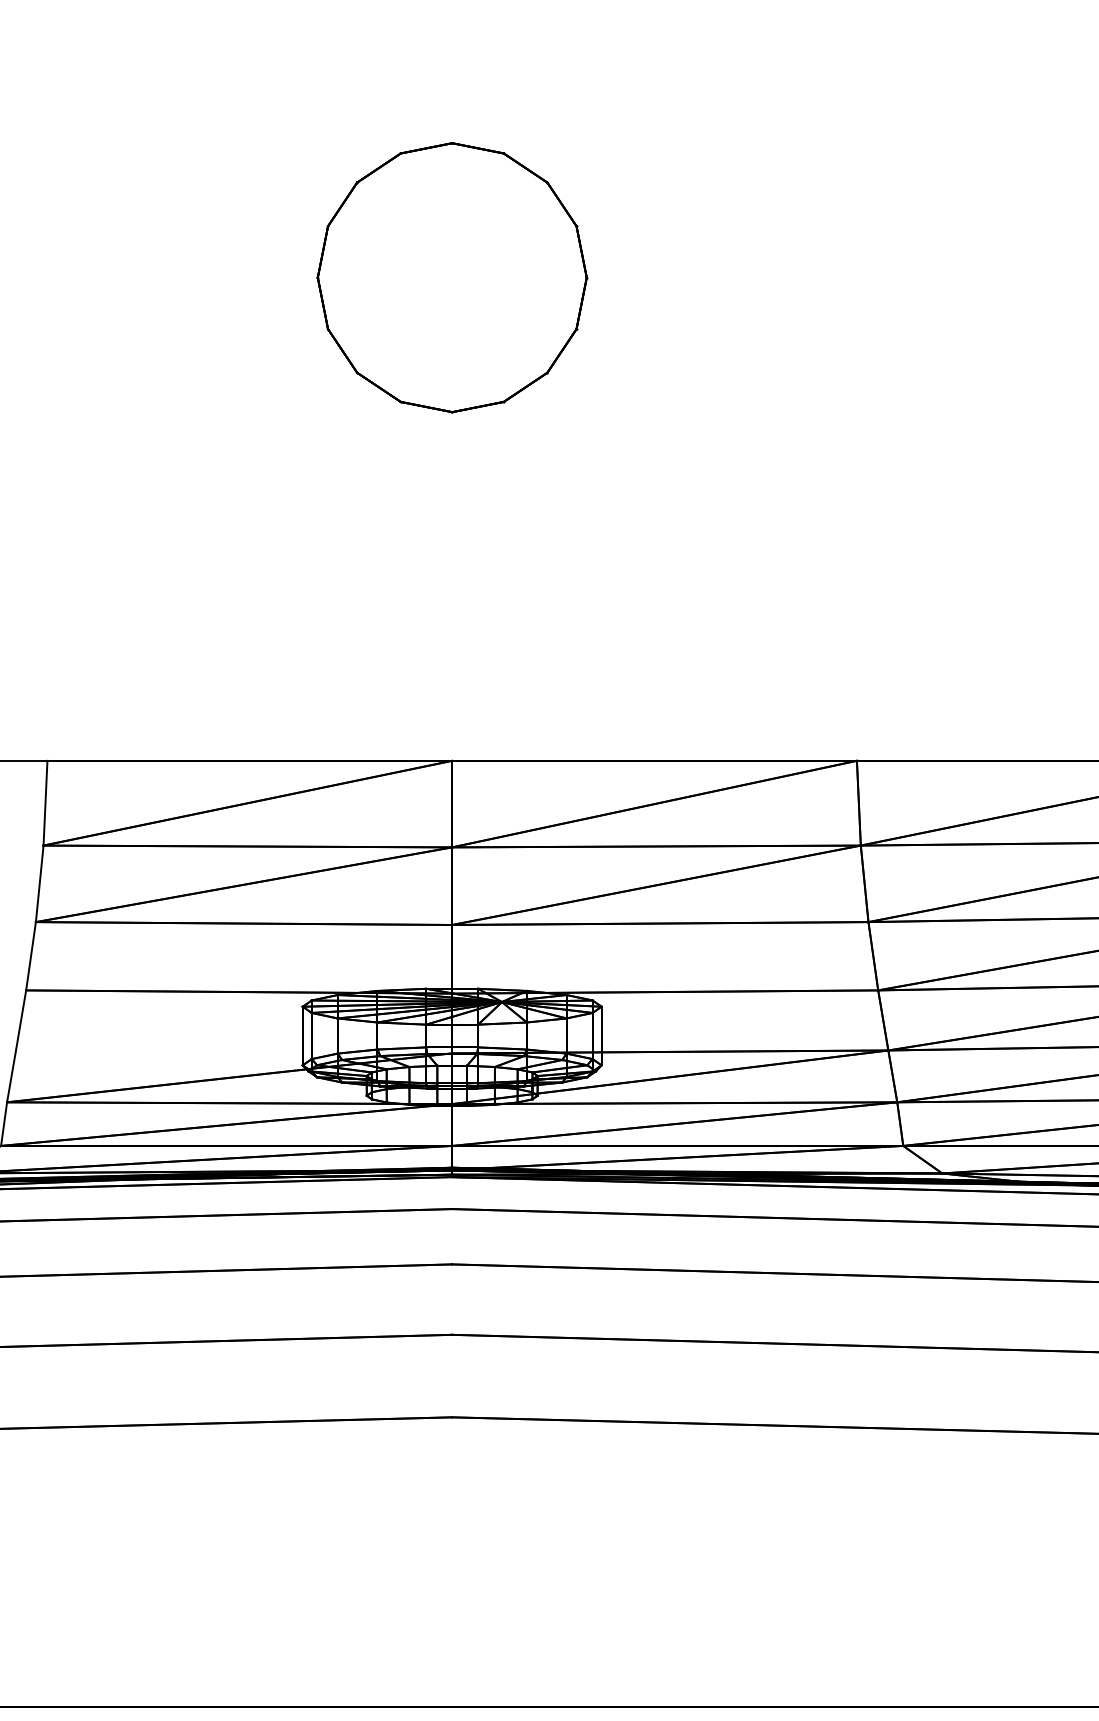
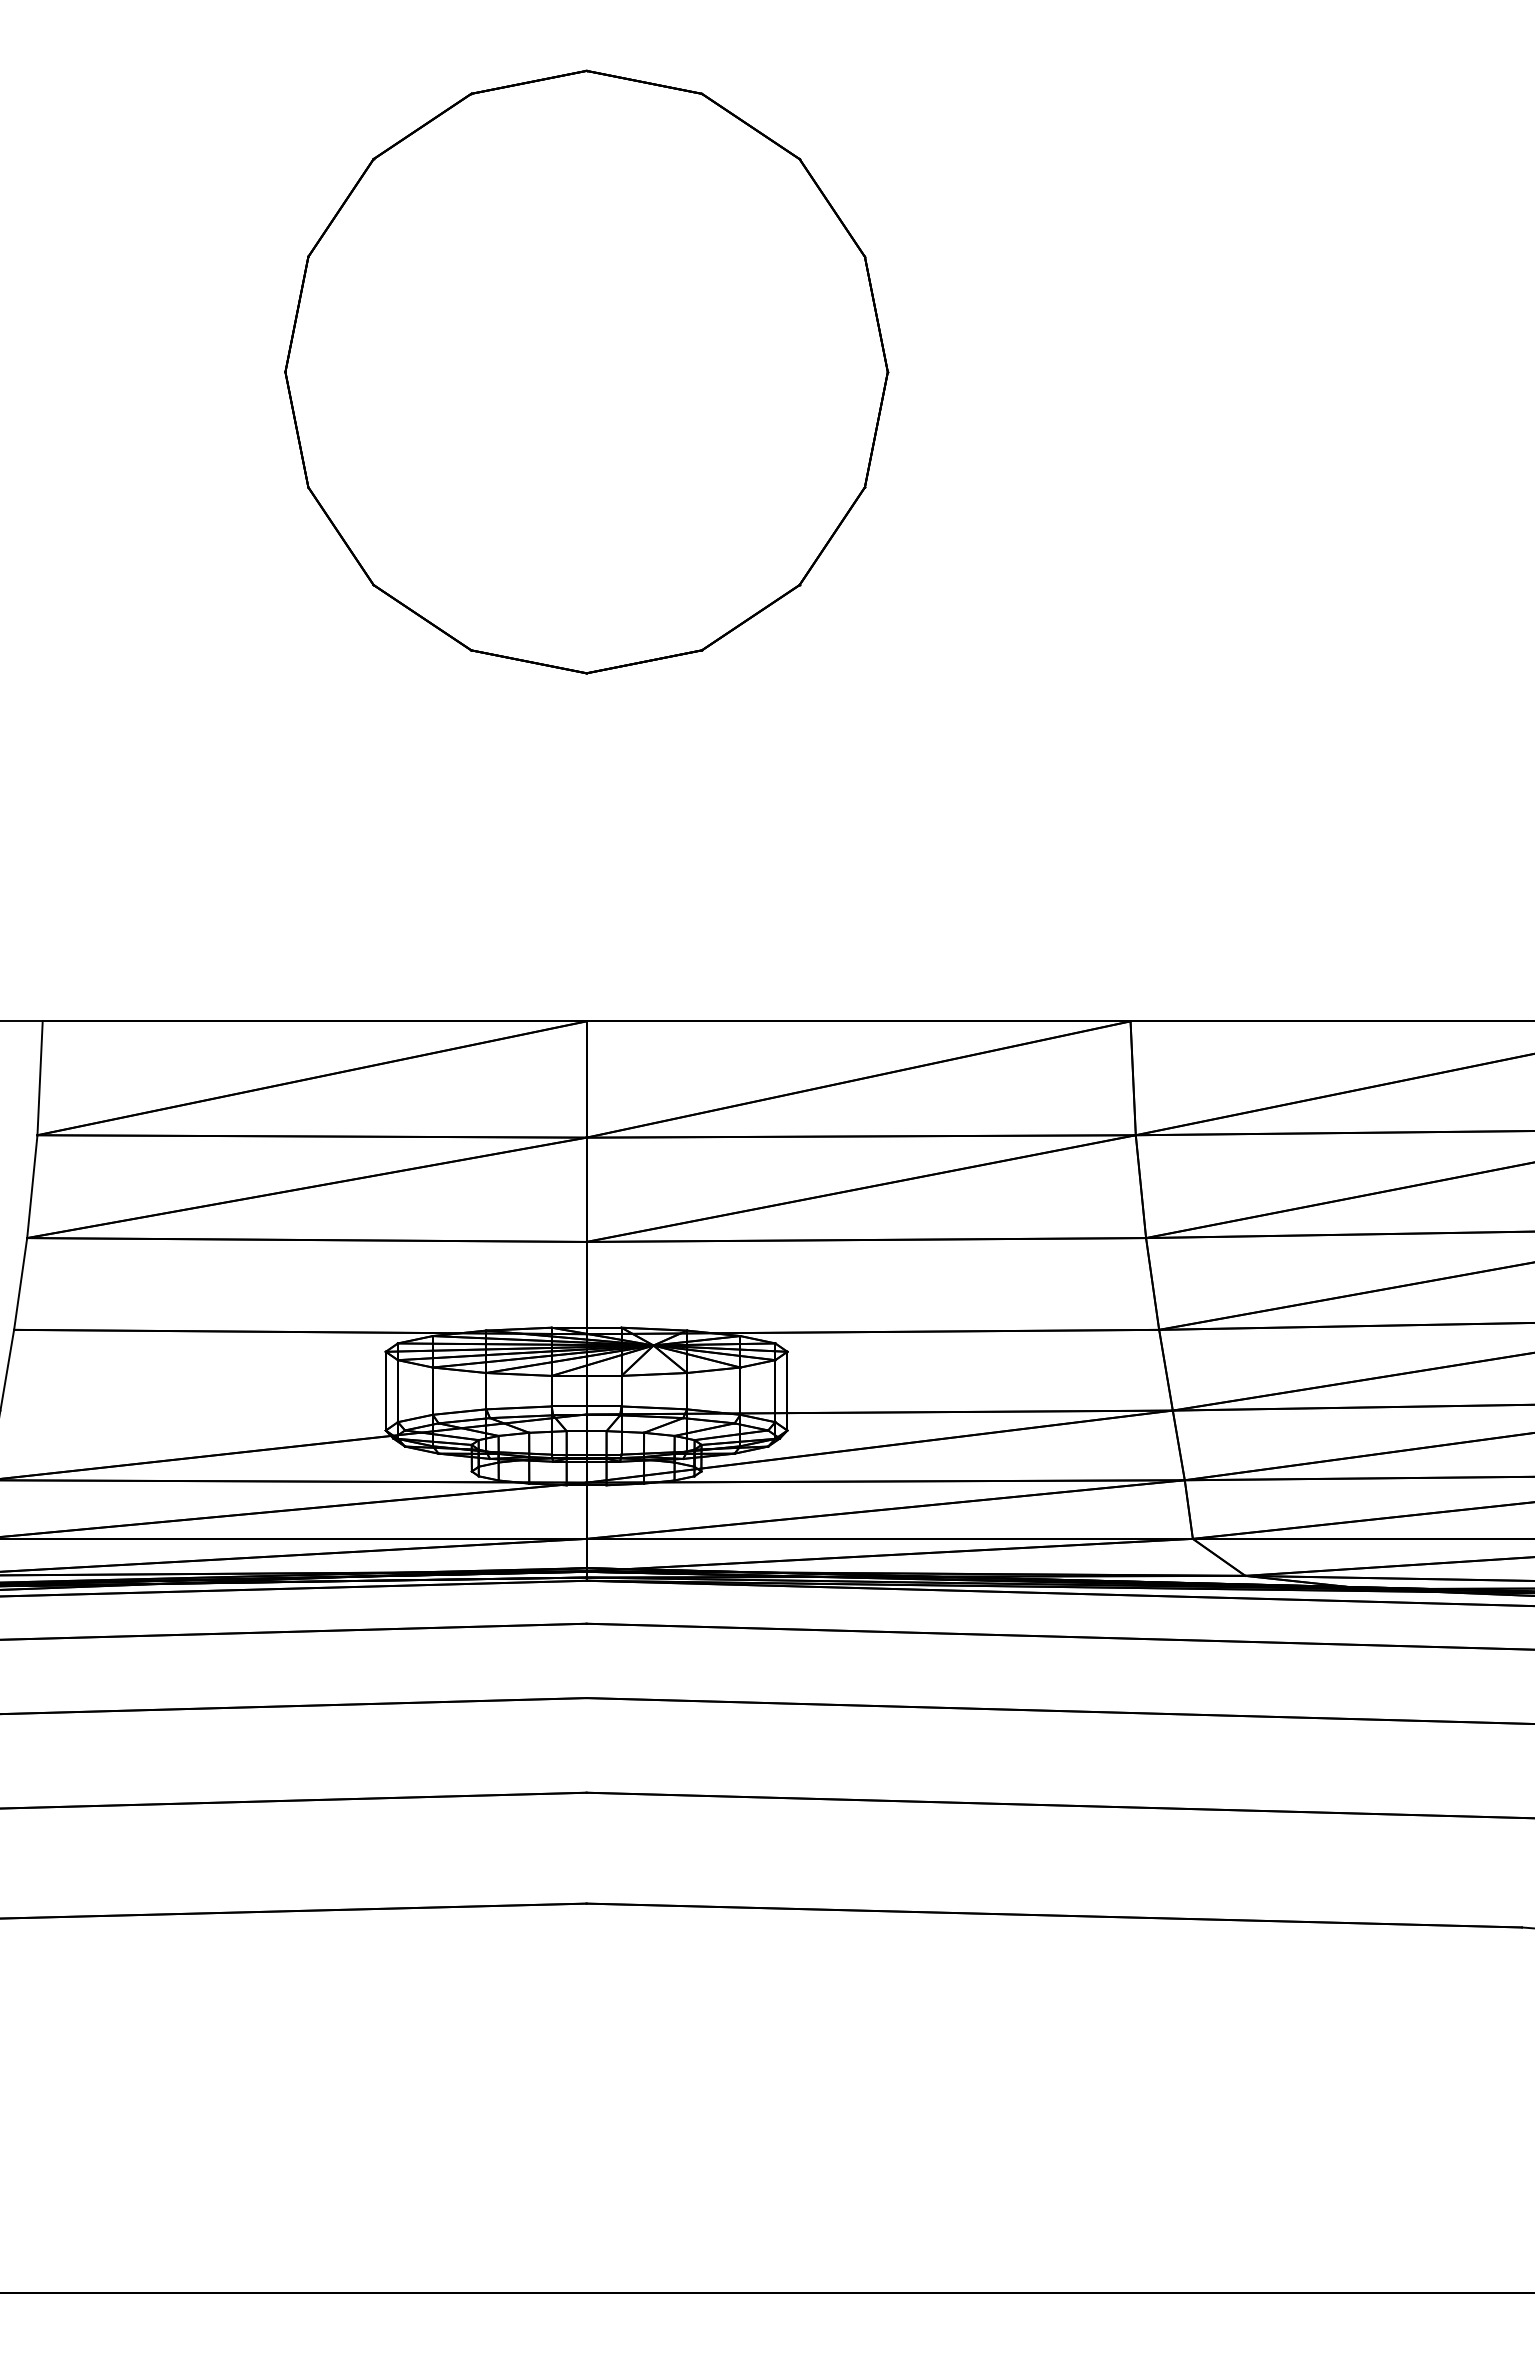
part: (452, 277) -> (586, 371), size x1.67

